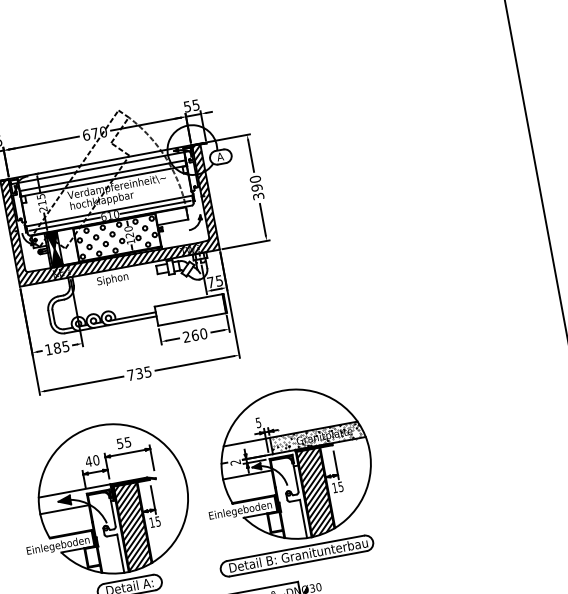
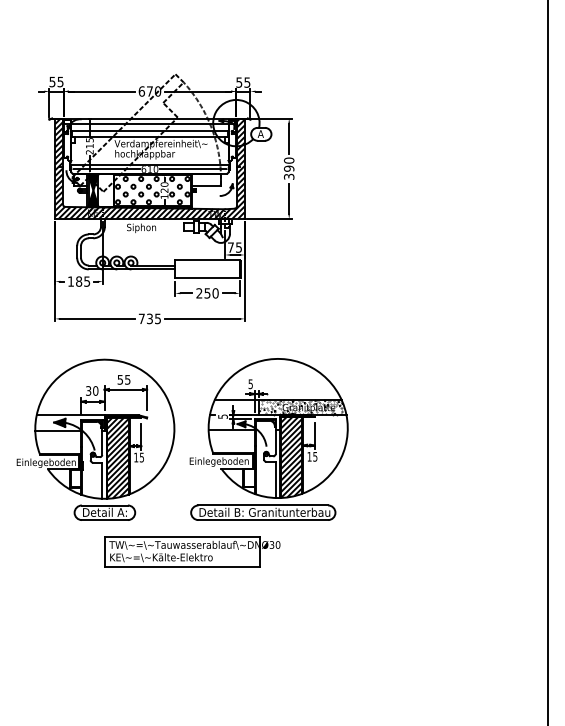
text: (195, 335) -> (207, 293), 260 -> 250
text: (88, 461) -> (88, 390), 40 -> 30
text: (235, 462) -> (222, 416), 2 -> 5

